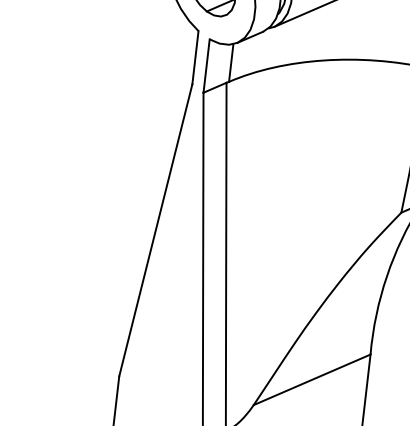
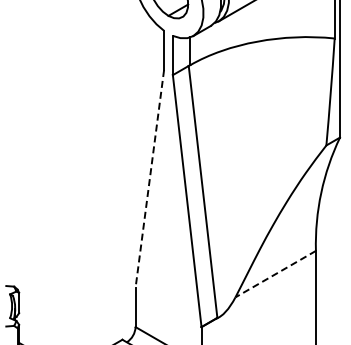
line: (155, 229) -> (149, 178), solid -> dashed
line: (311, 380) -> (275, 274), solid -> dashed

